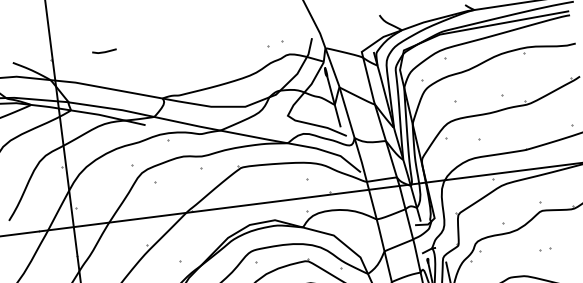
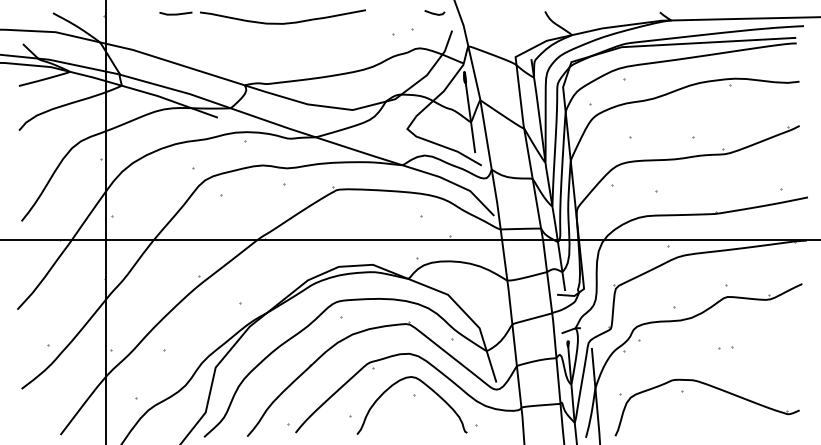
line: (296, 26) -> (433, 12), added
curve: (185, 48) -> (283, 22), added

